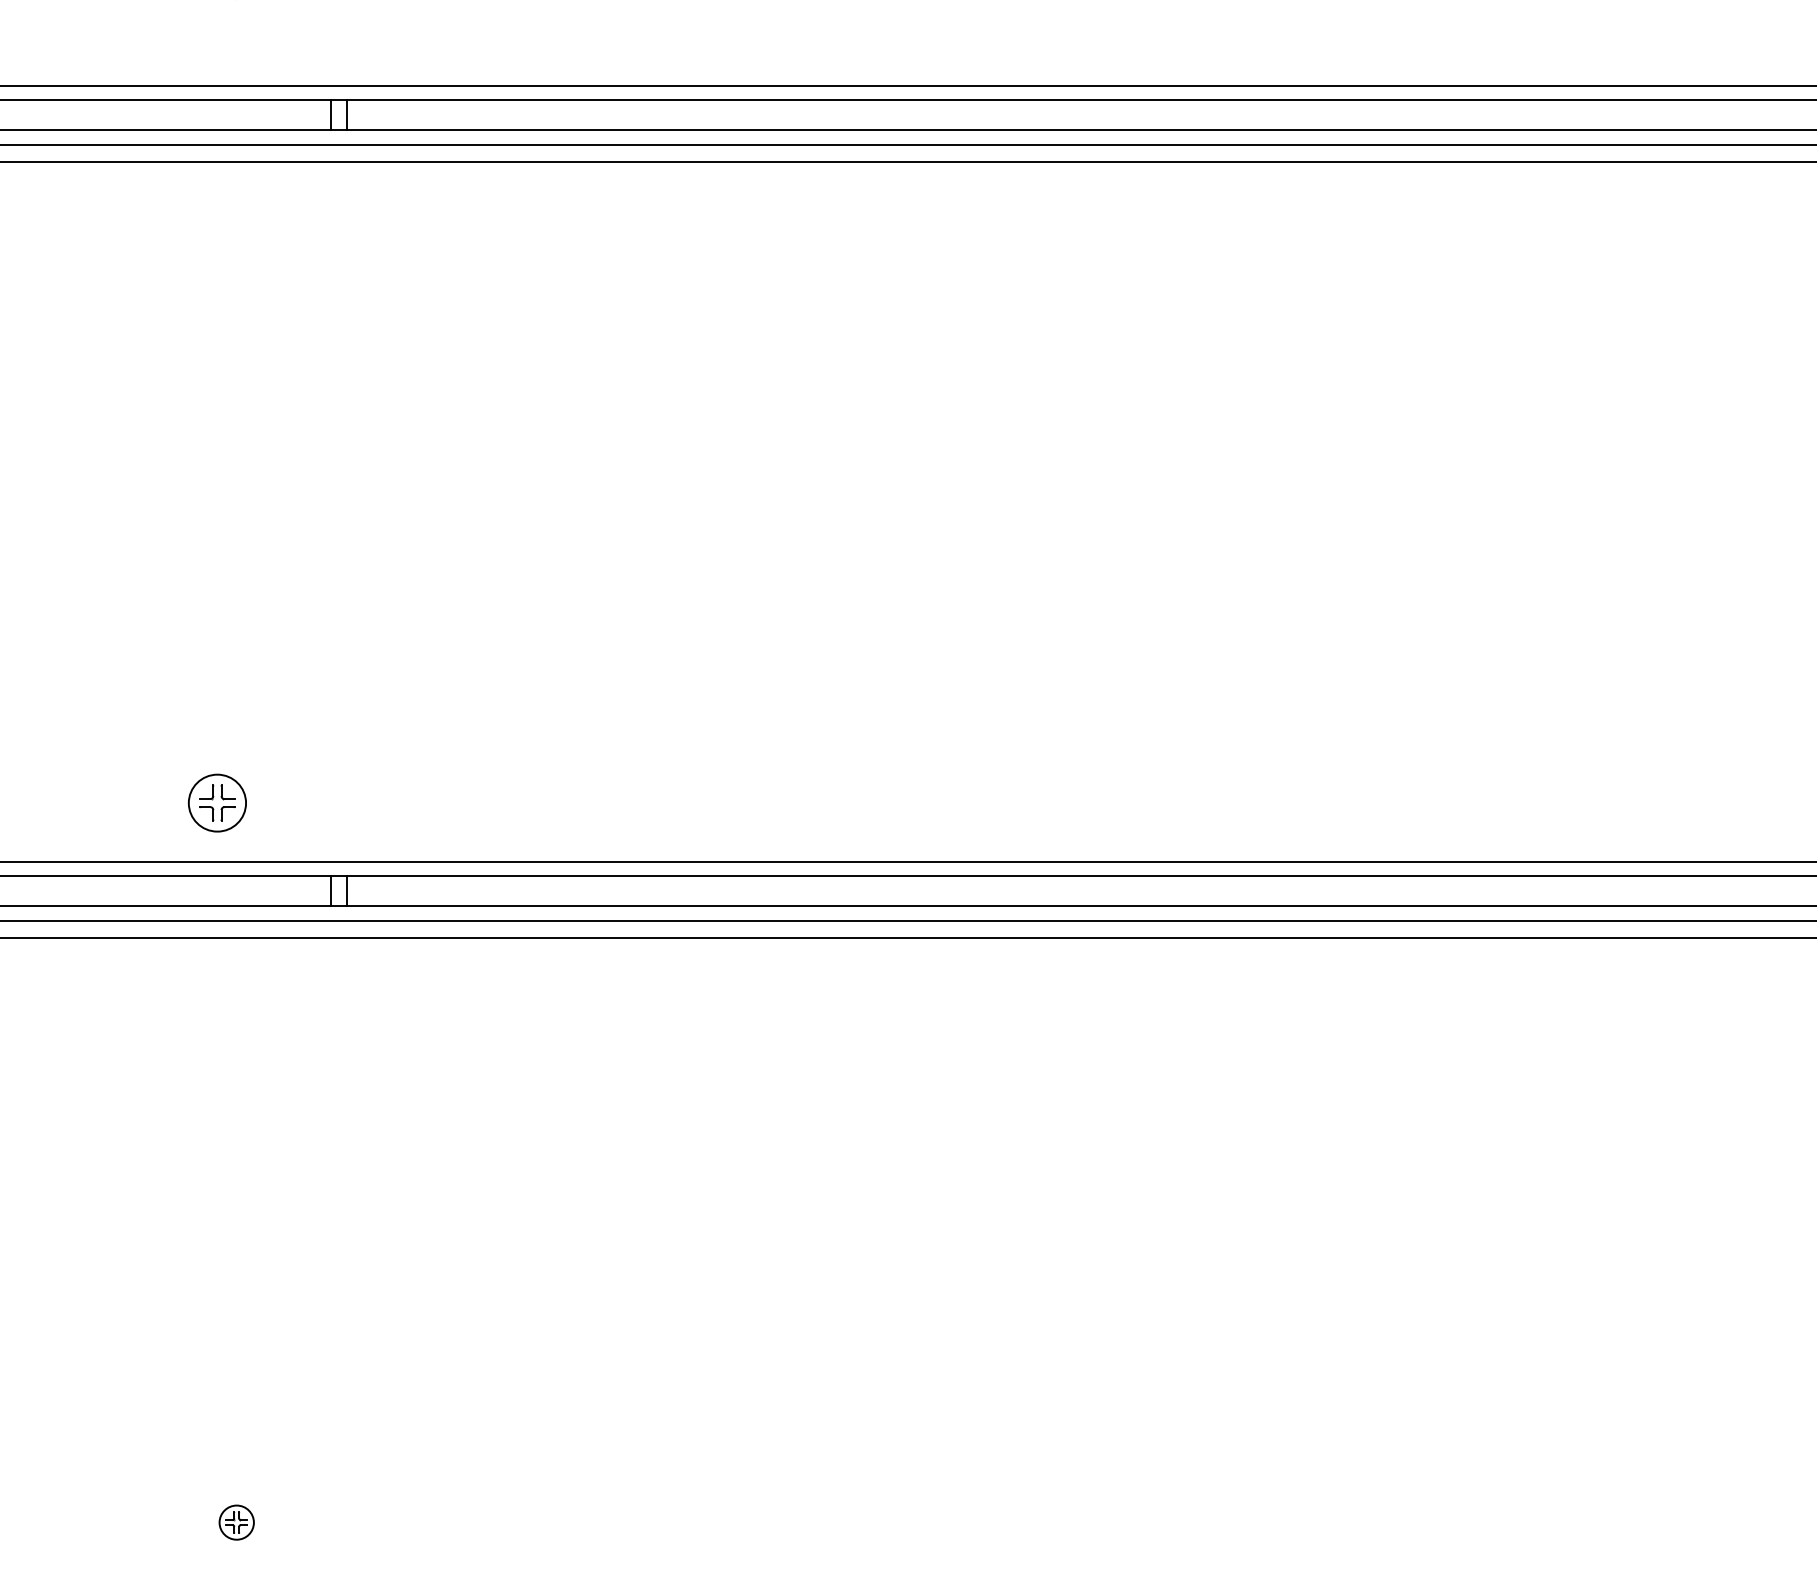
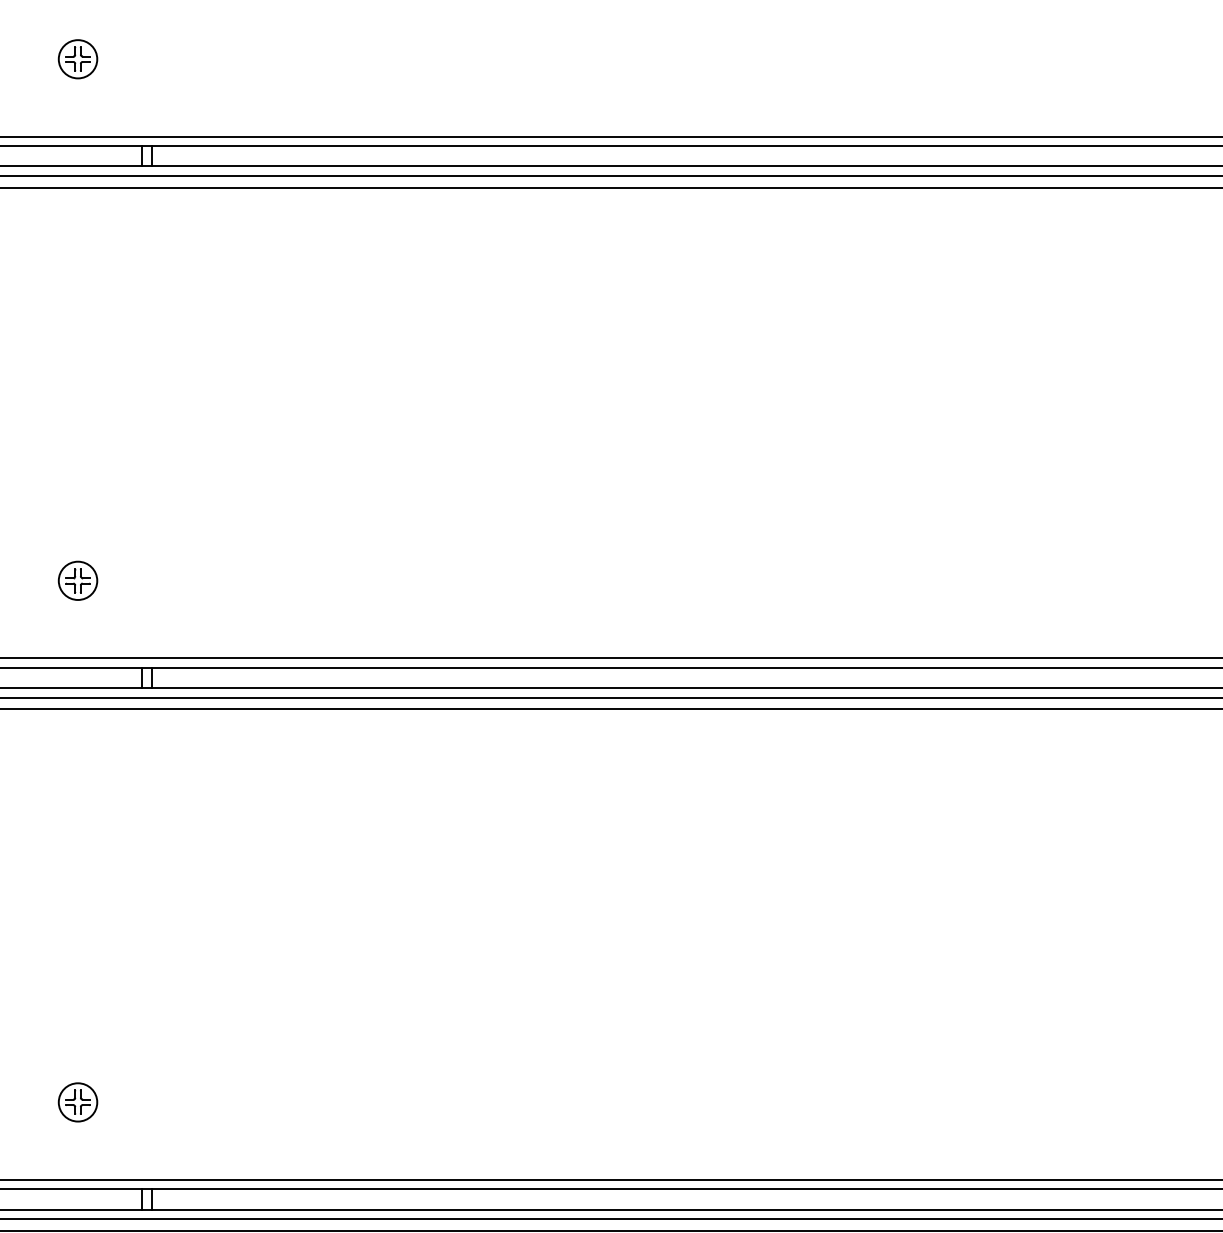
part: (216, 802) -> (77, 580), moved
part: (235, 1522) -> (77, 1102), size x1.67

